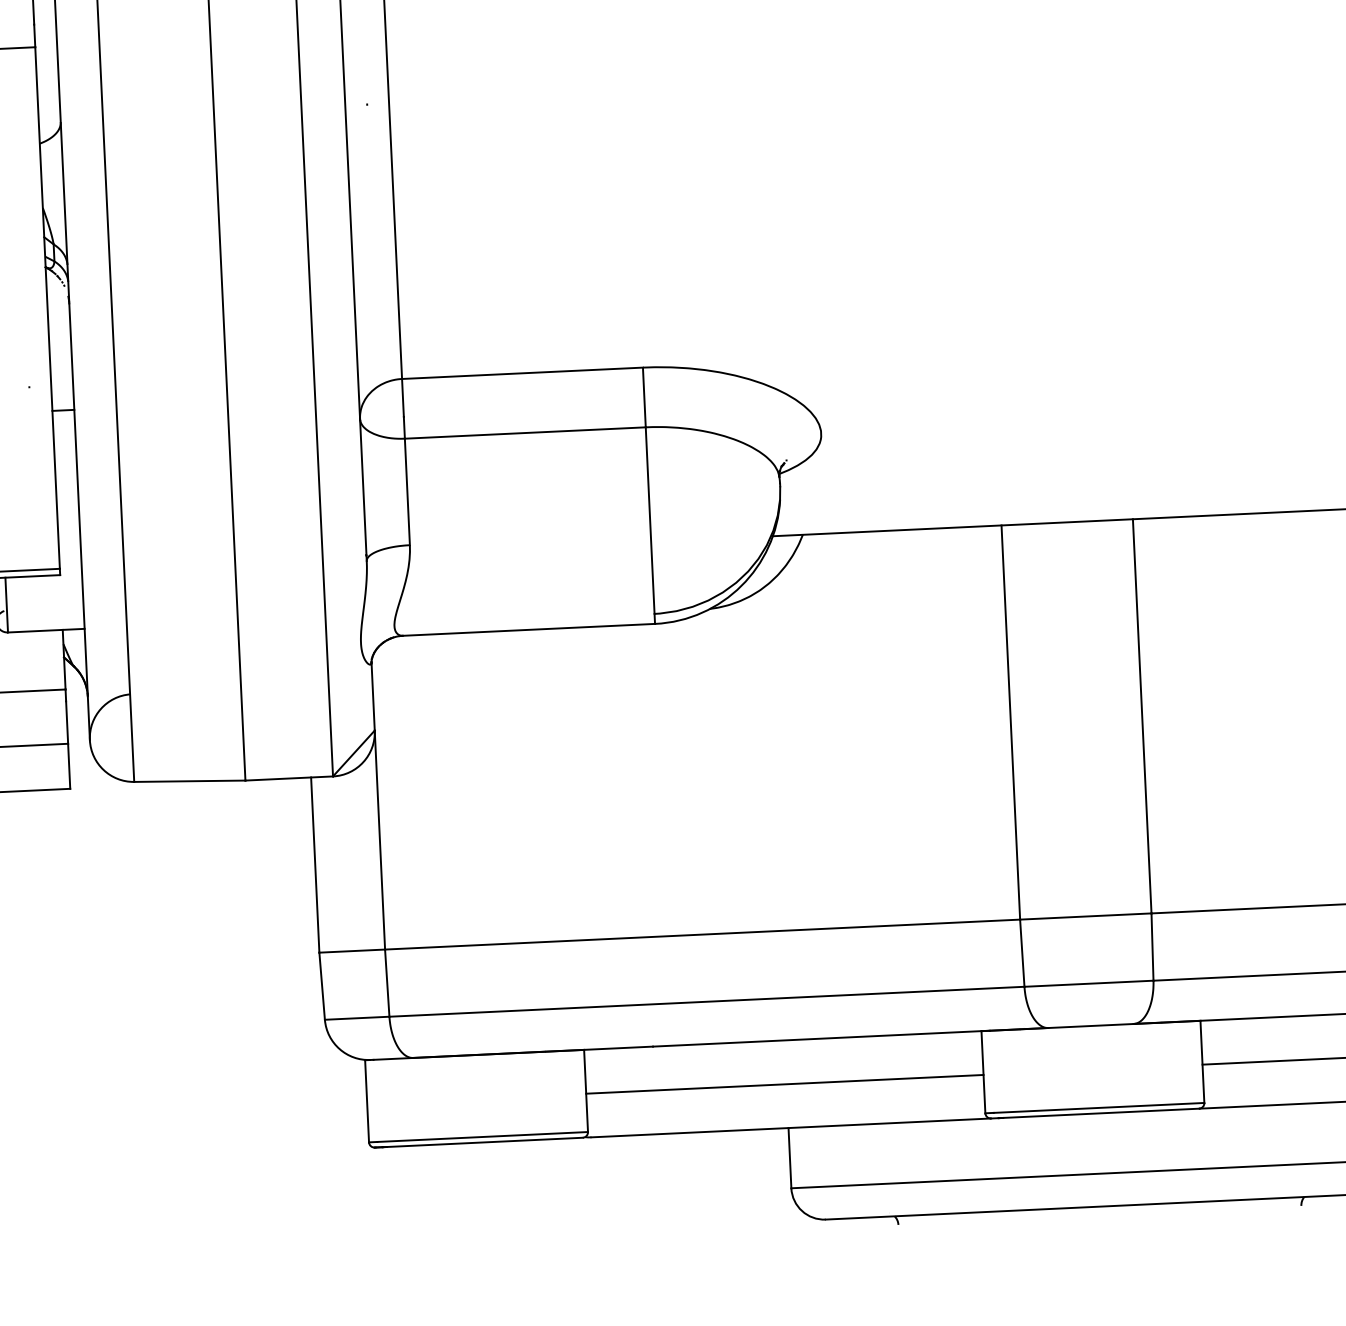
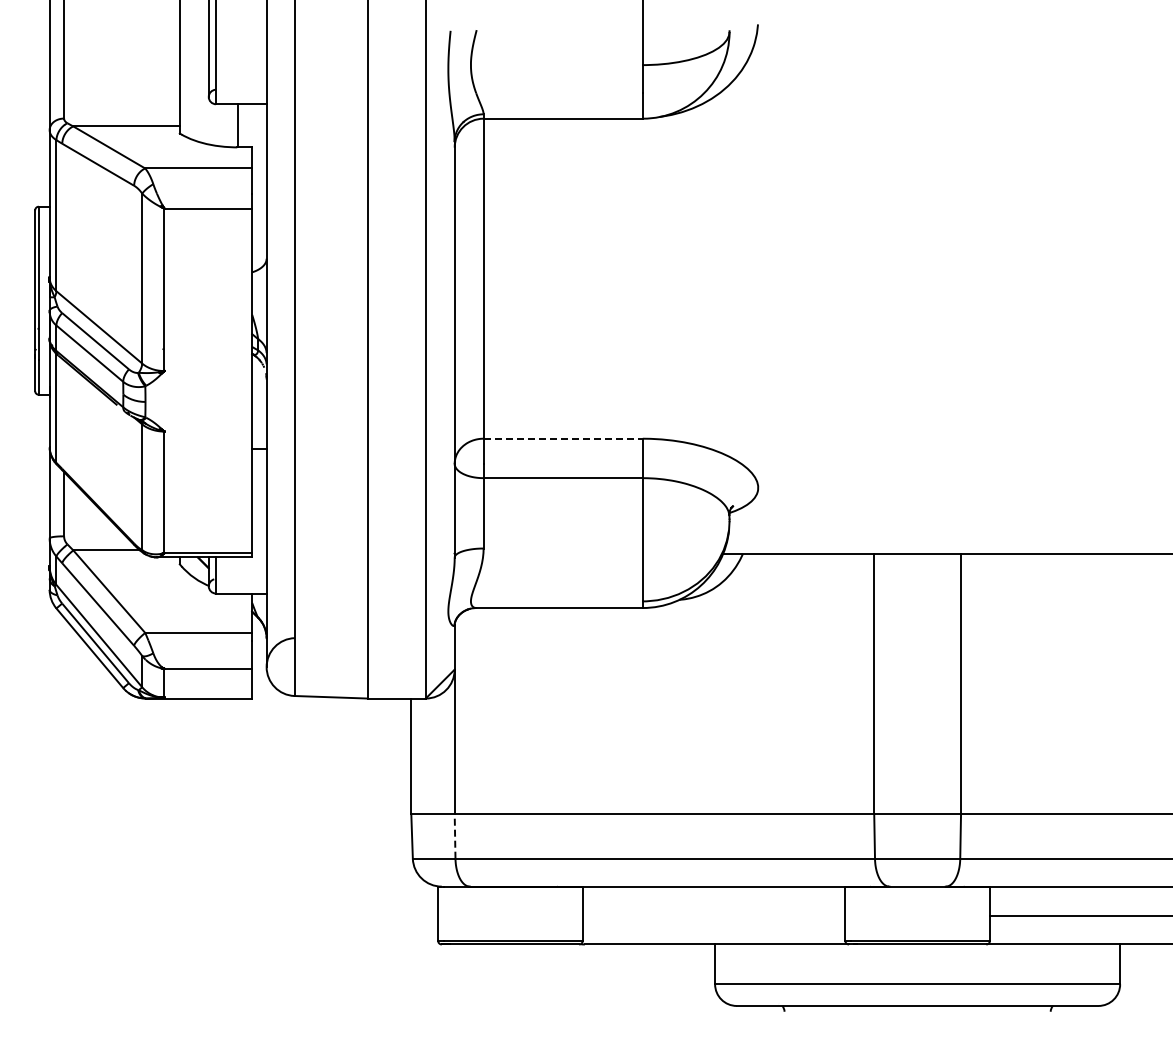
line: (522, 372) -> (563, 438), solid -> dashed
line: (387, 983) -> (455, 836), solid -> dashed
line: (784, 1084) -> (713, 915), removed

